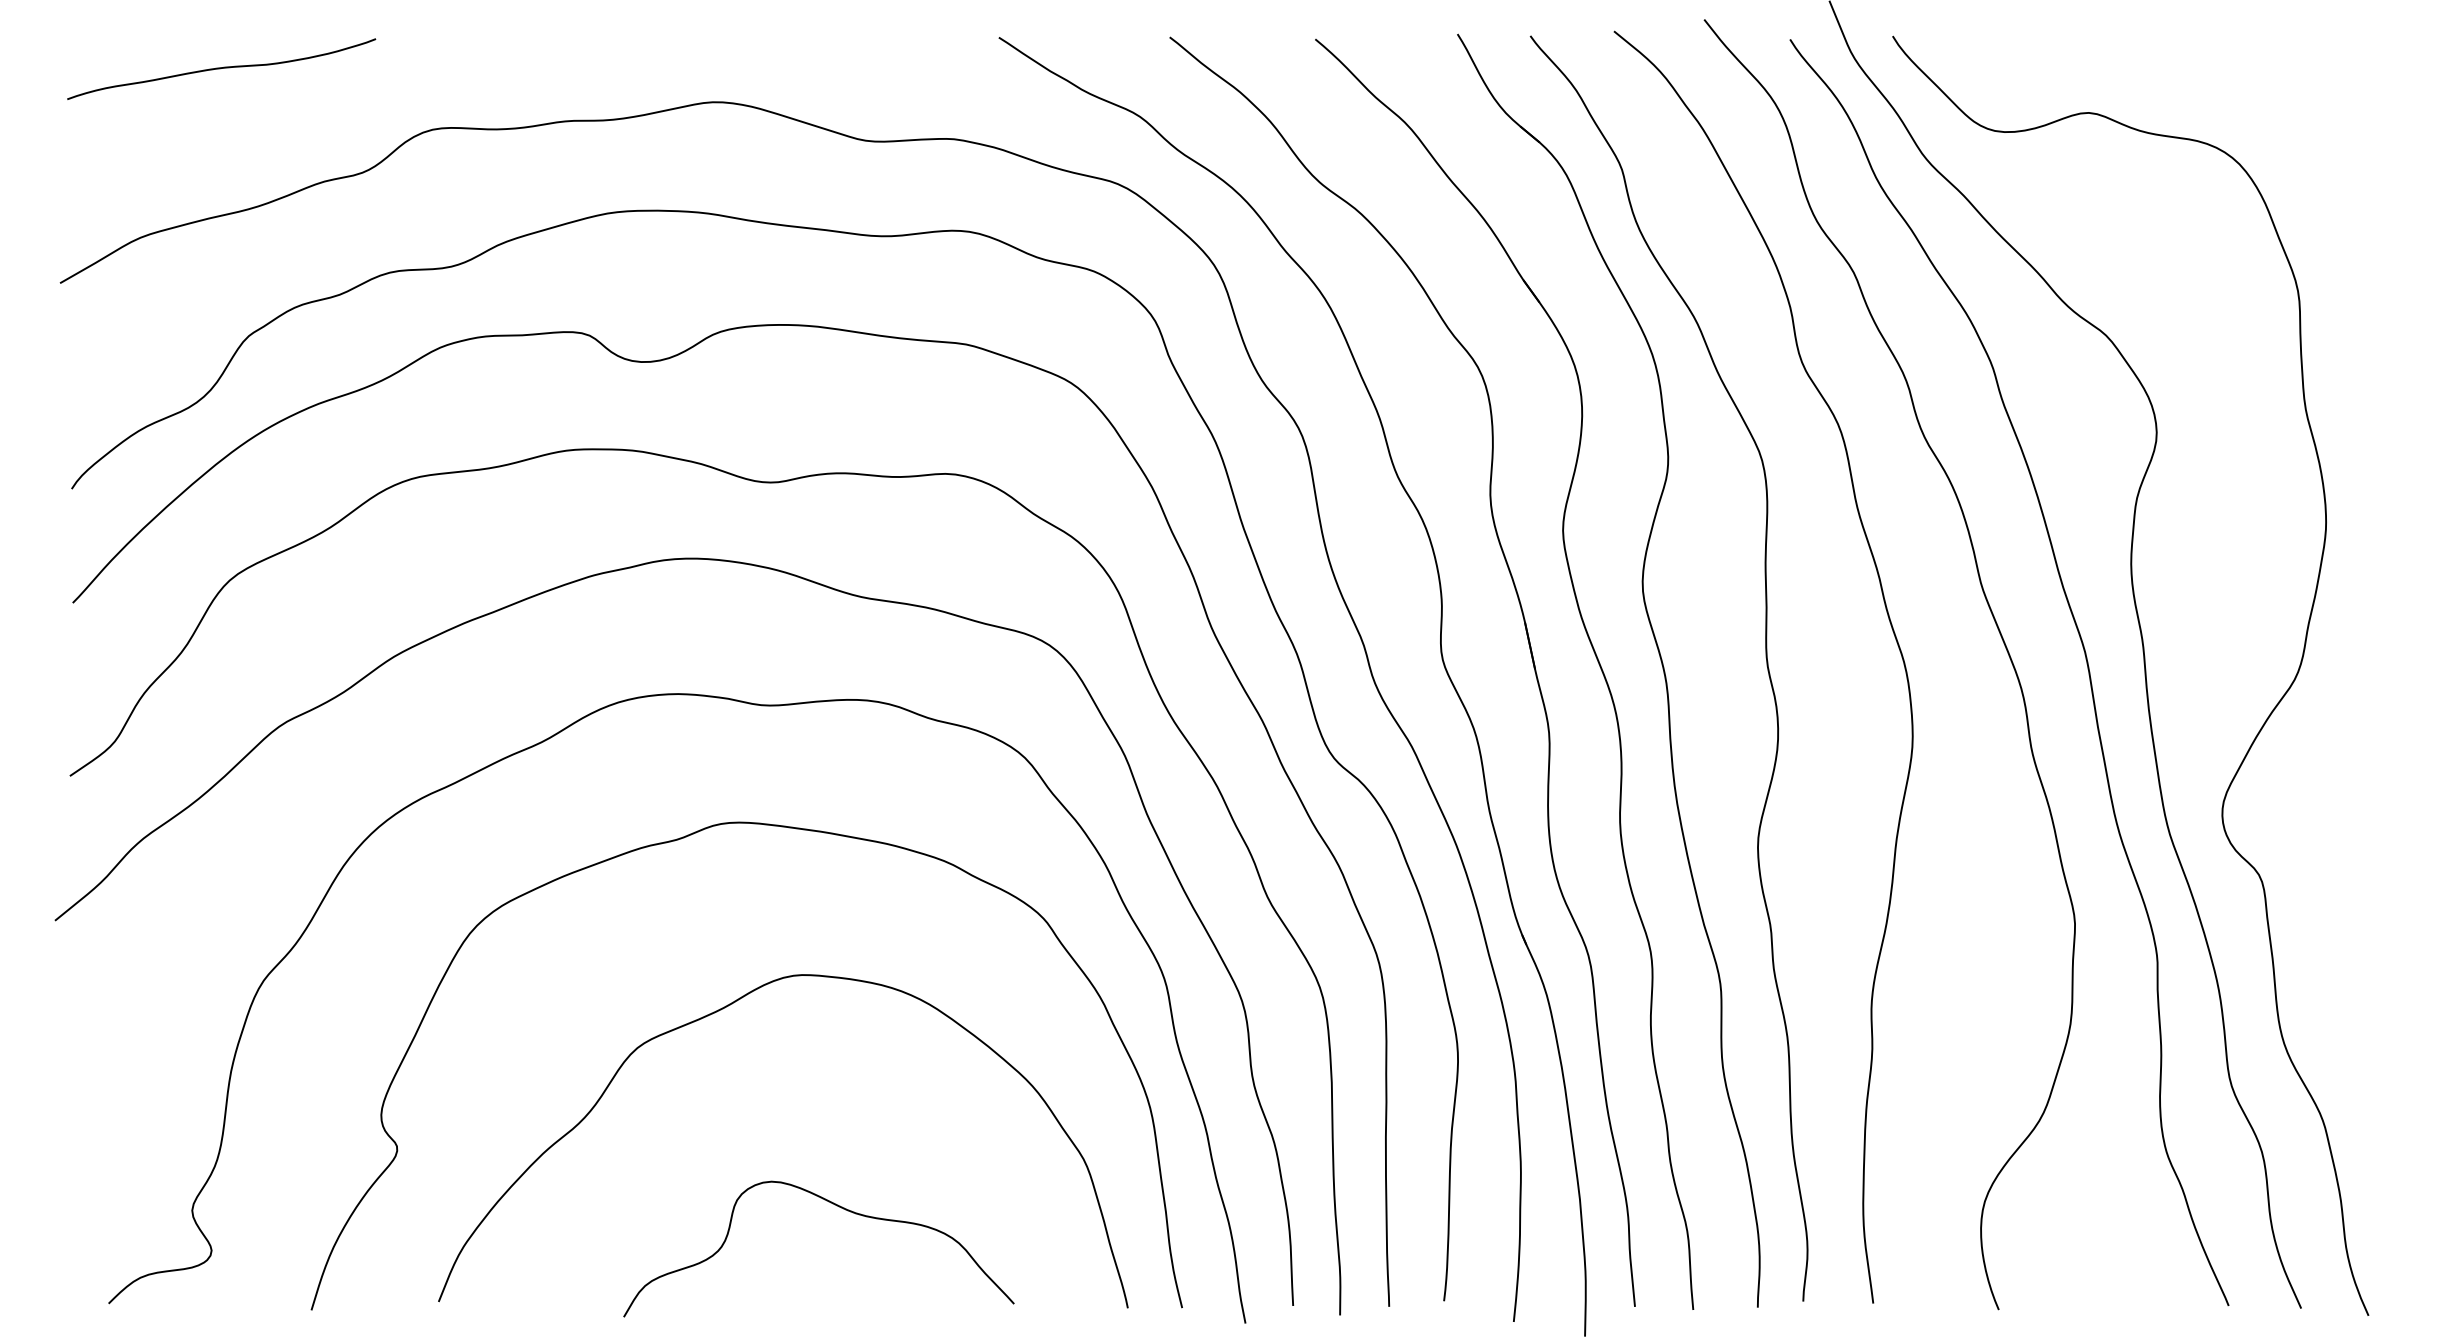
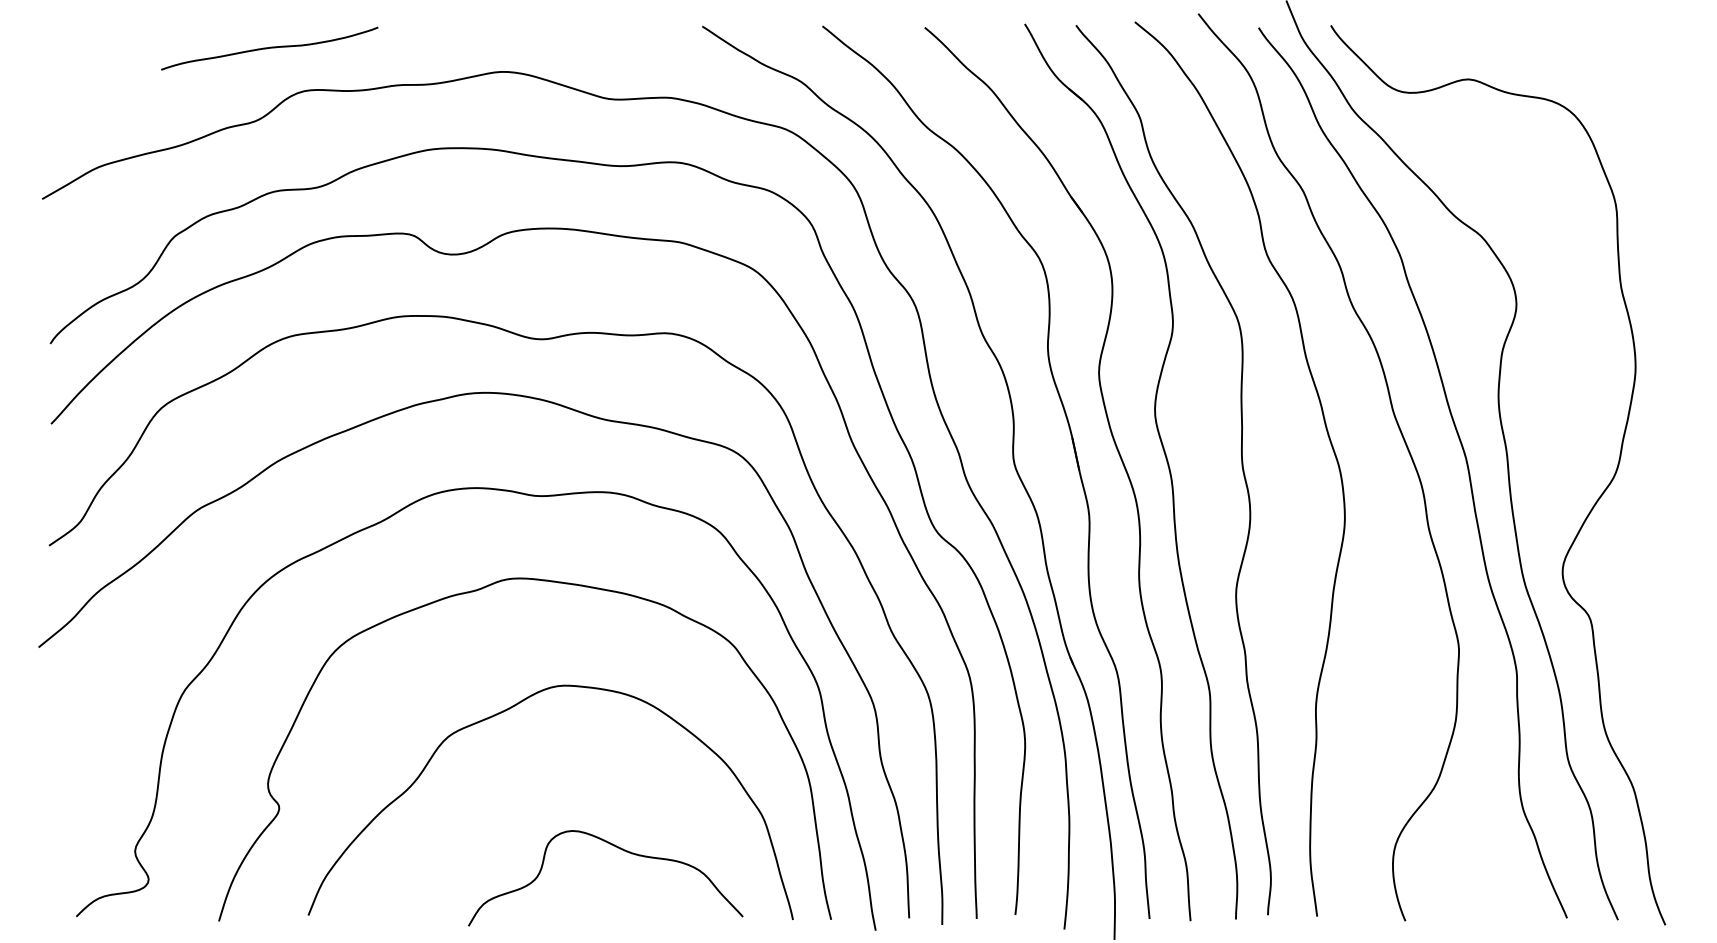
curve: (221, 68) -> (269, 48), moved
curve: (835, 1206) -> (617, 848), moved

